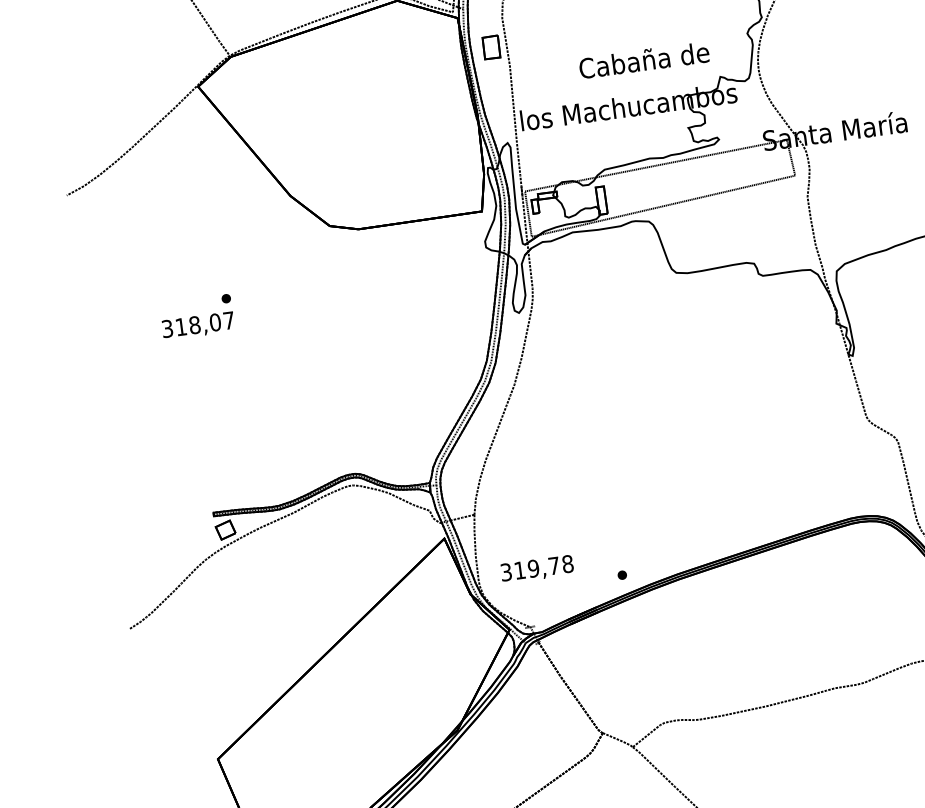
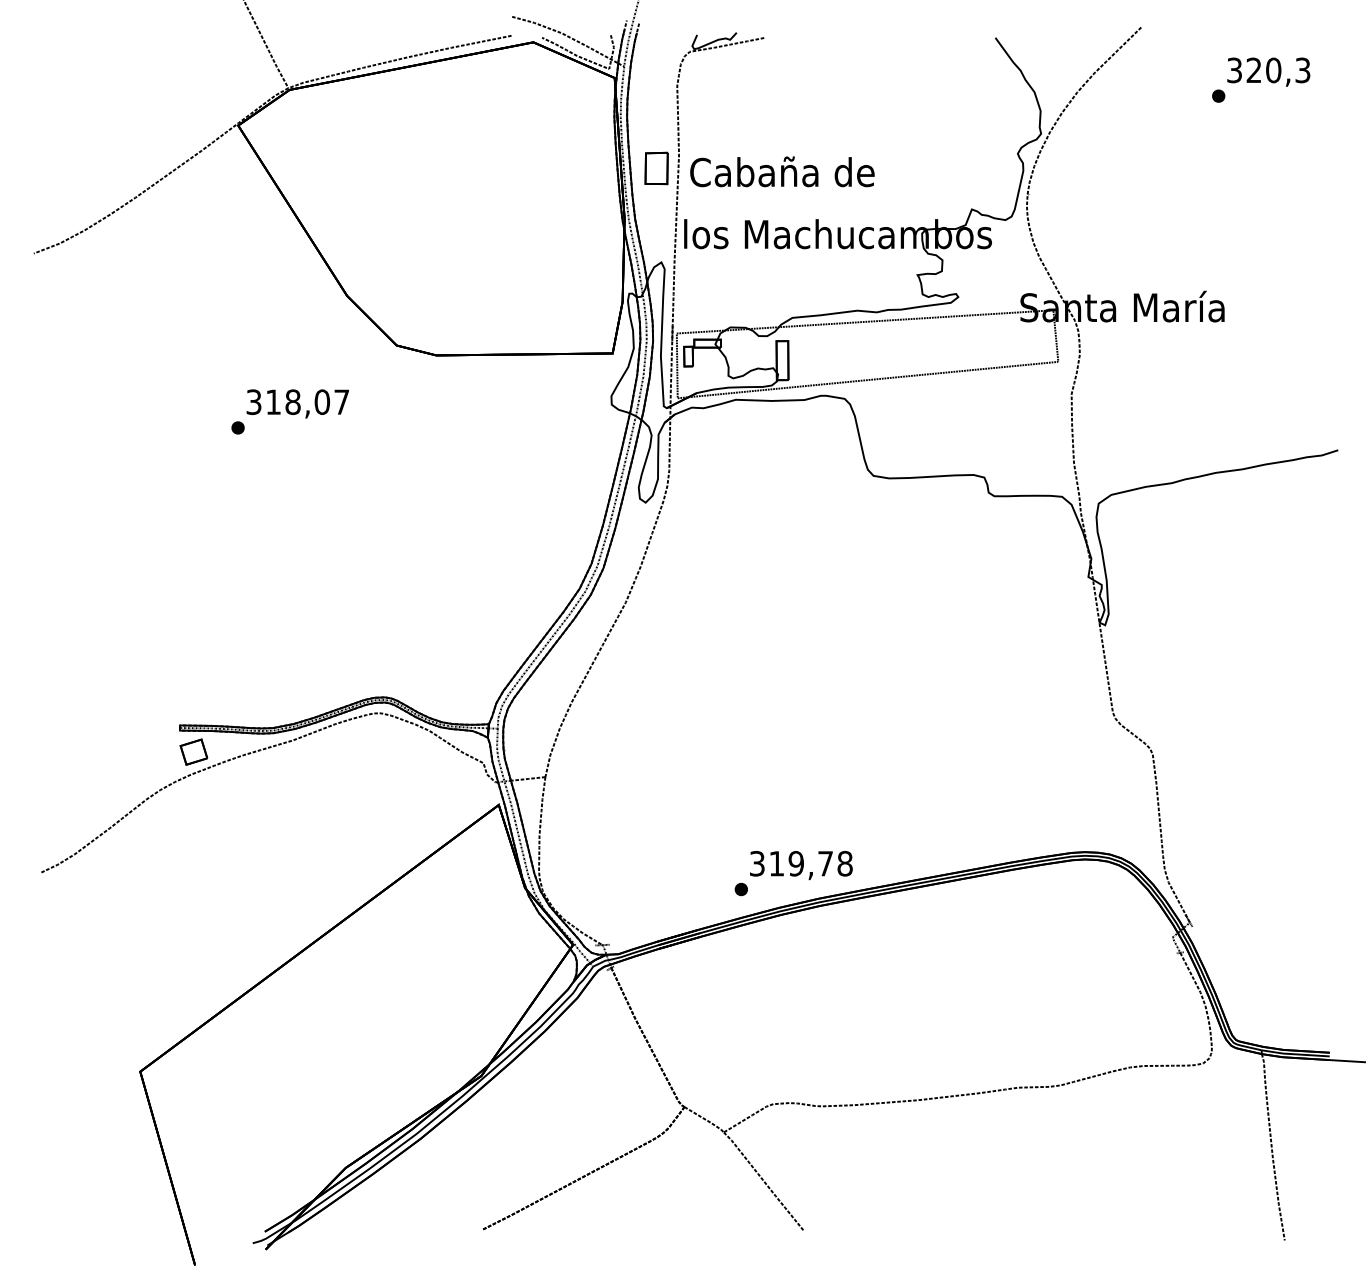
part: (491, 47) -> (656, 168), moved
text: (644, 59) -> (782, 171), moved
text: (198, 325) -> (297, 403), moved
text: (537, 569) -> (801, 865), moved

